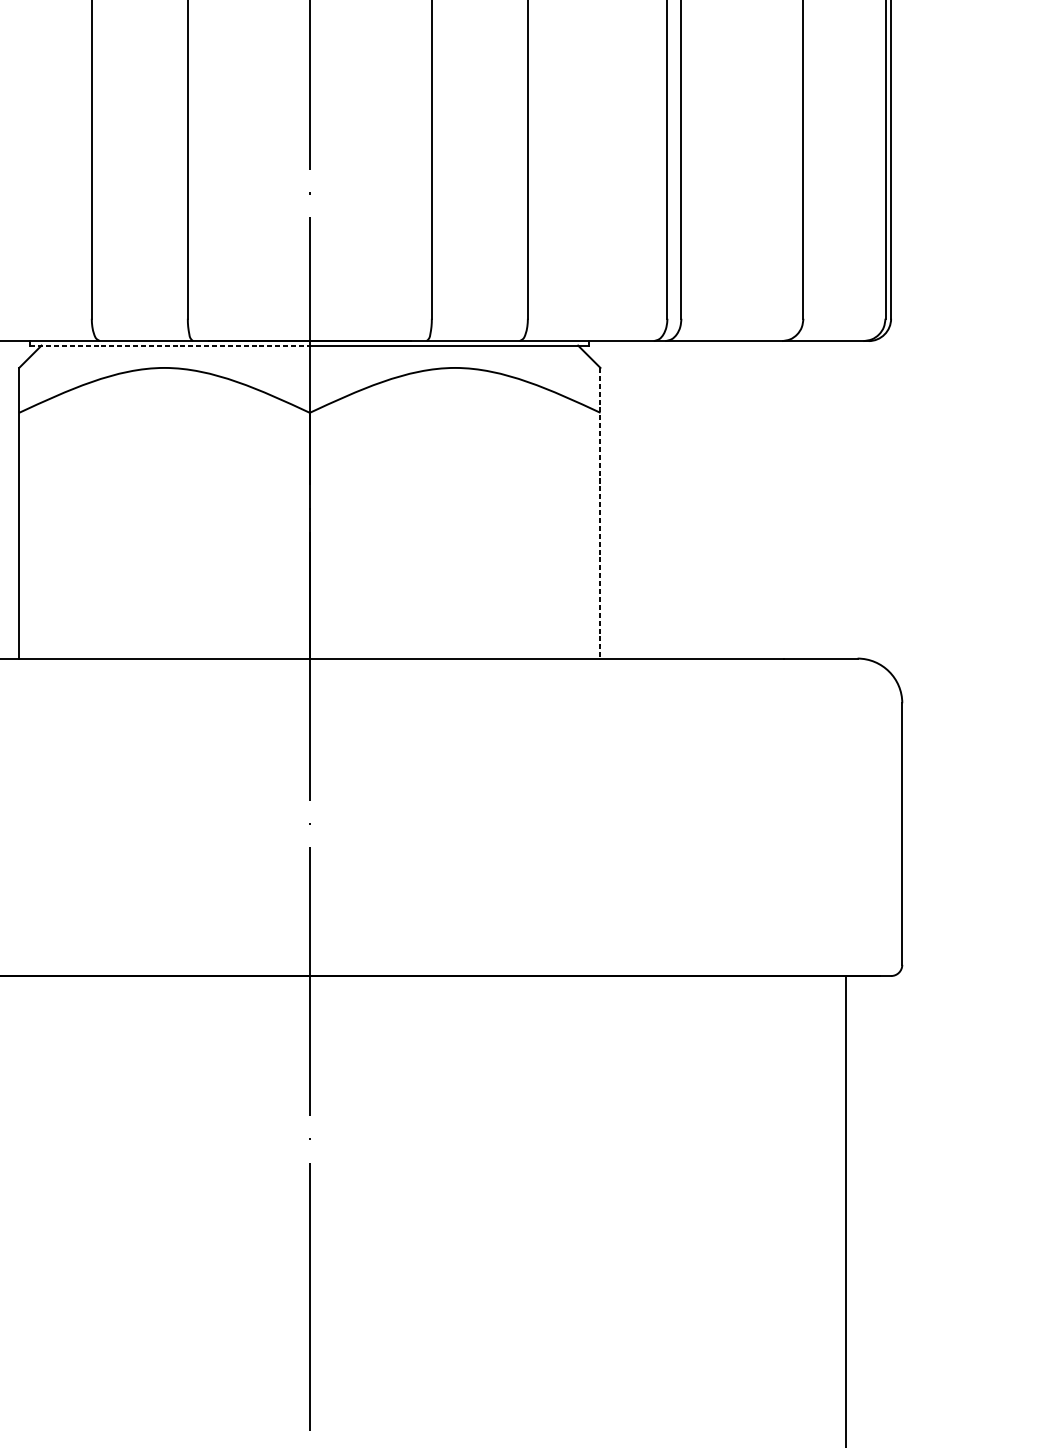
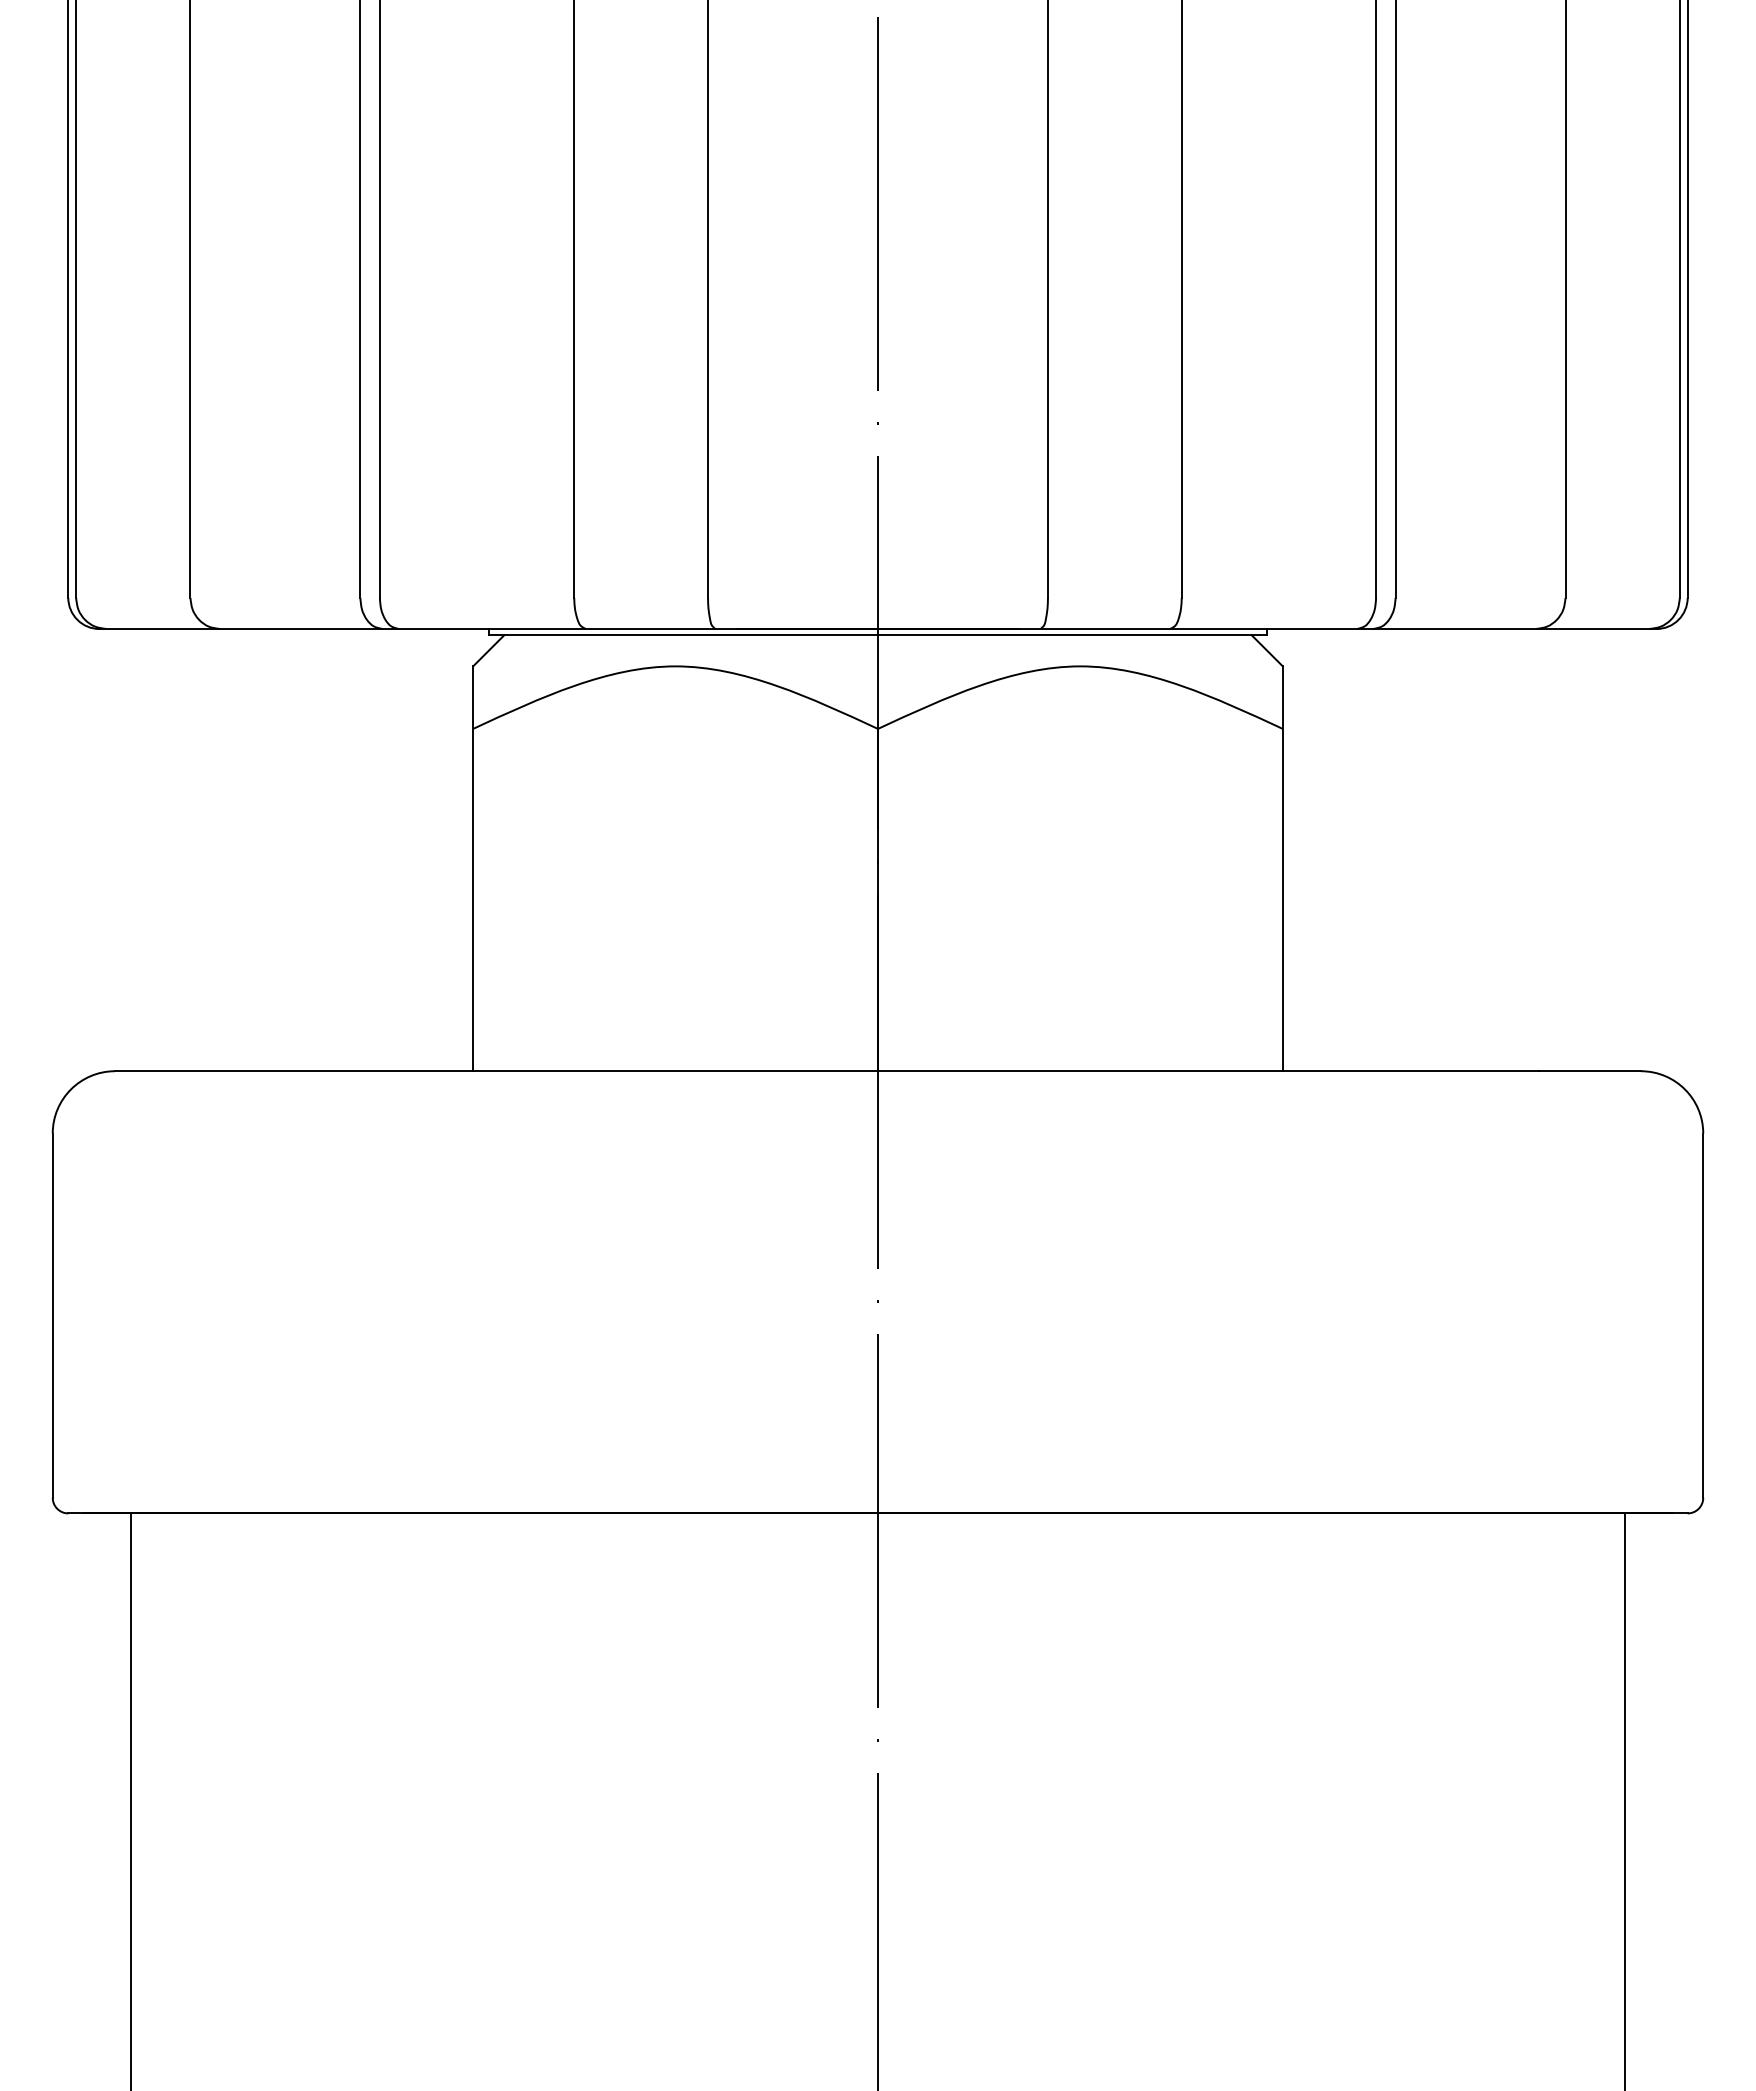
line: (170, 345) -> (683, 635), dashed -> solid
line: (600, 513) -> (1282, 869), dashed -> solid

